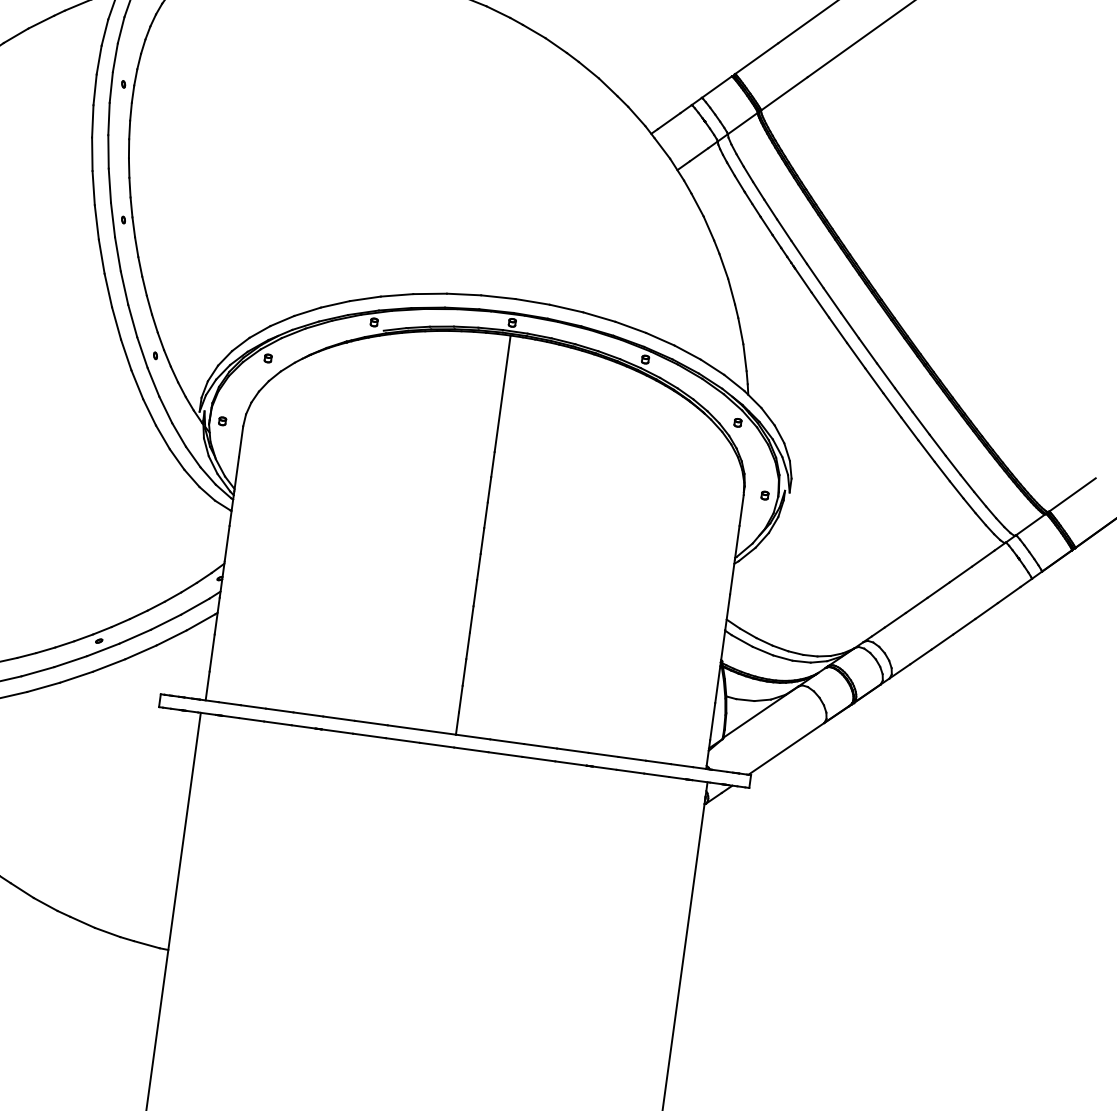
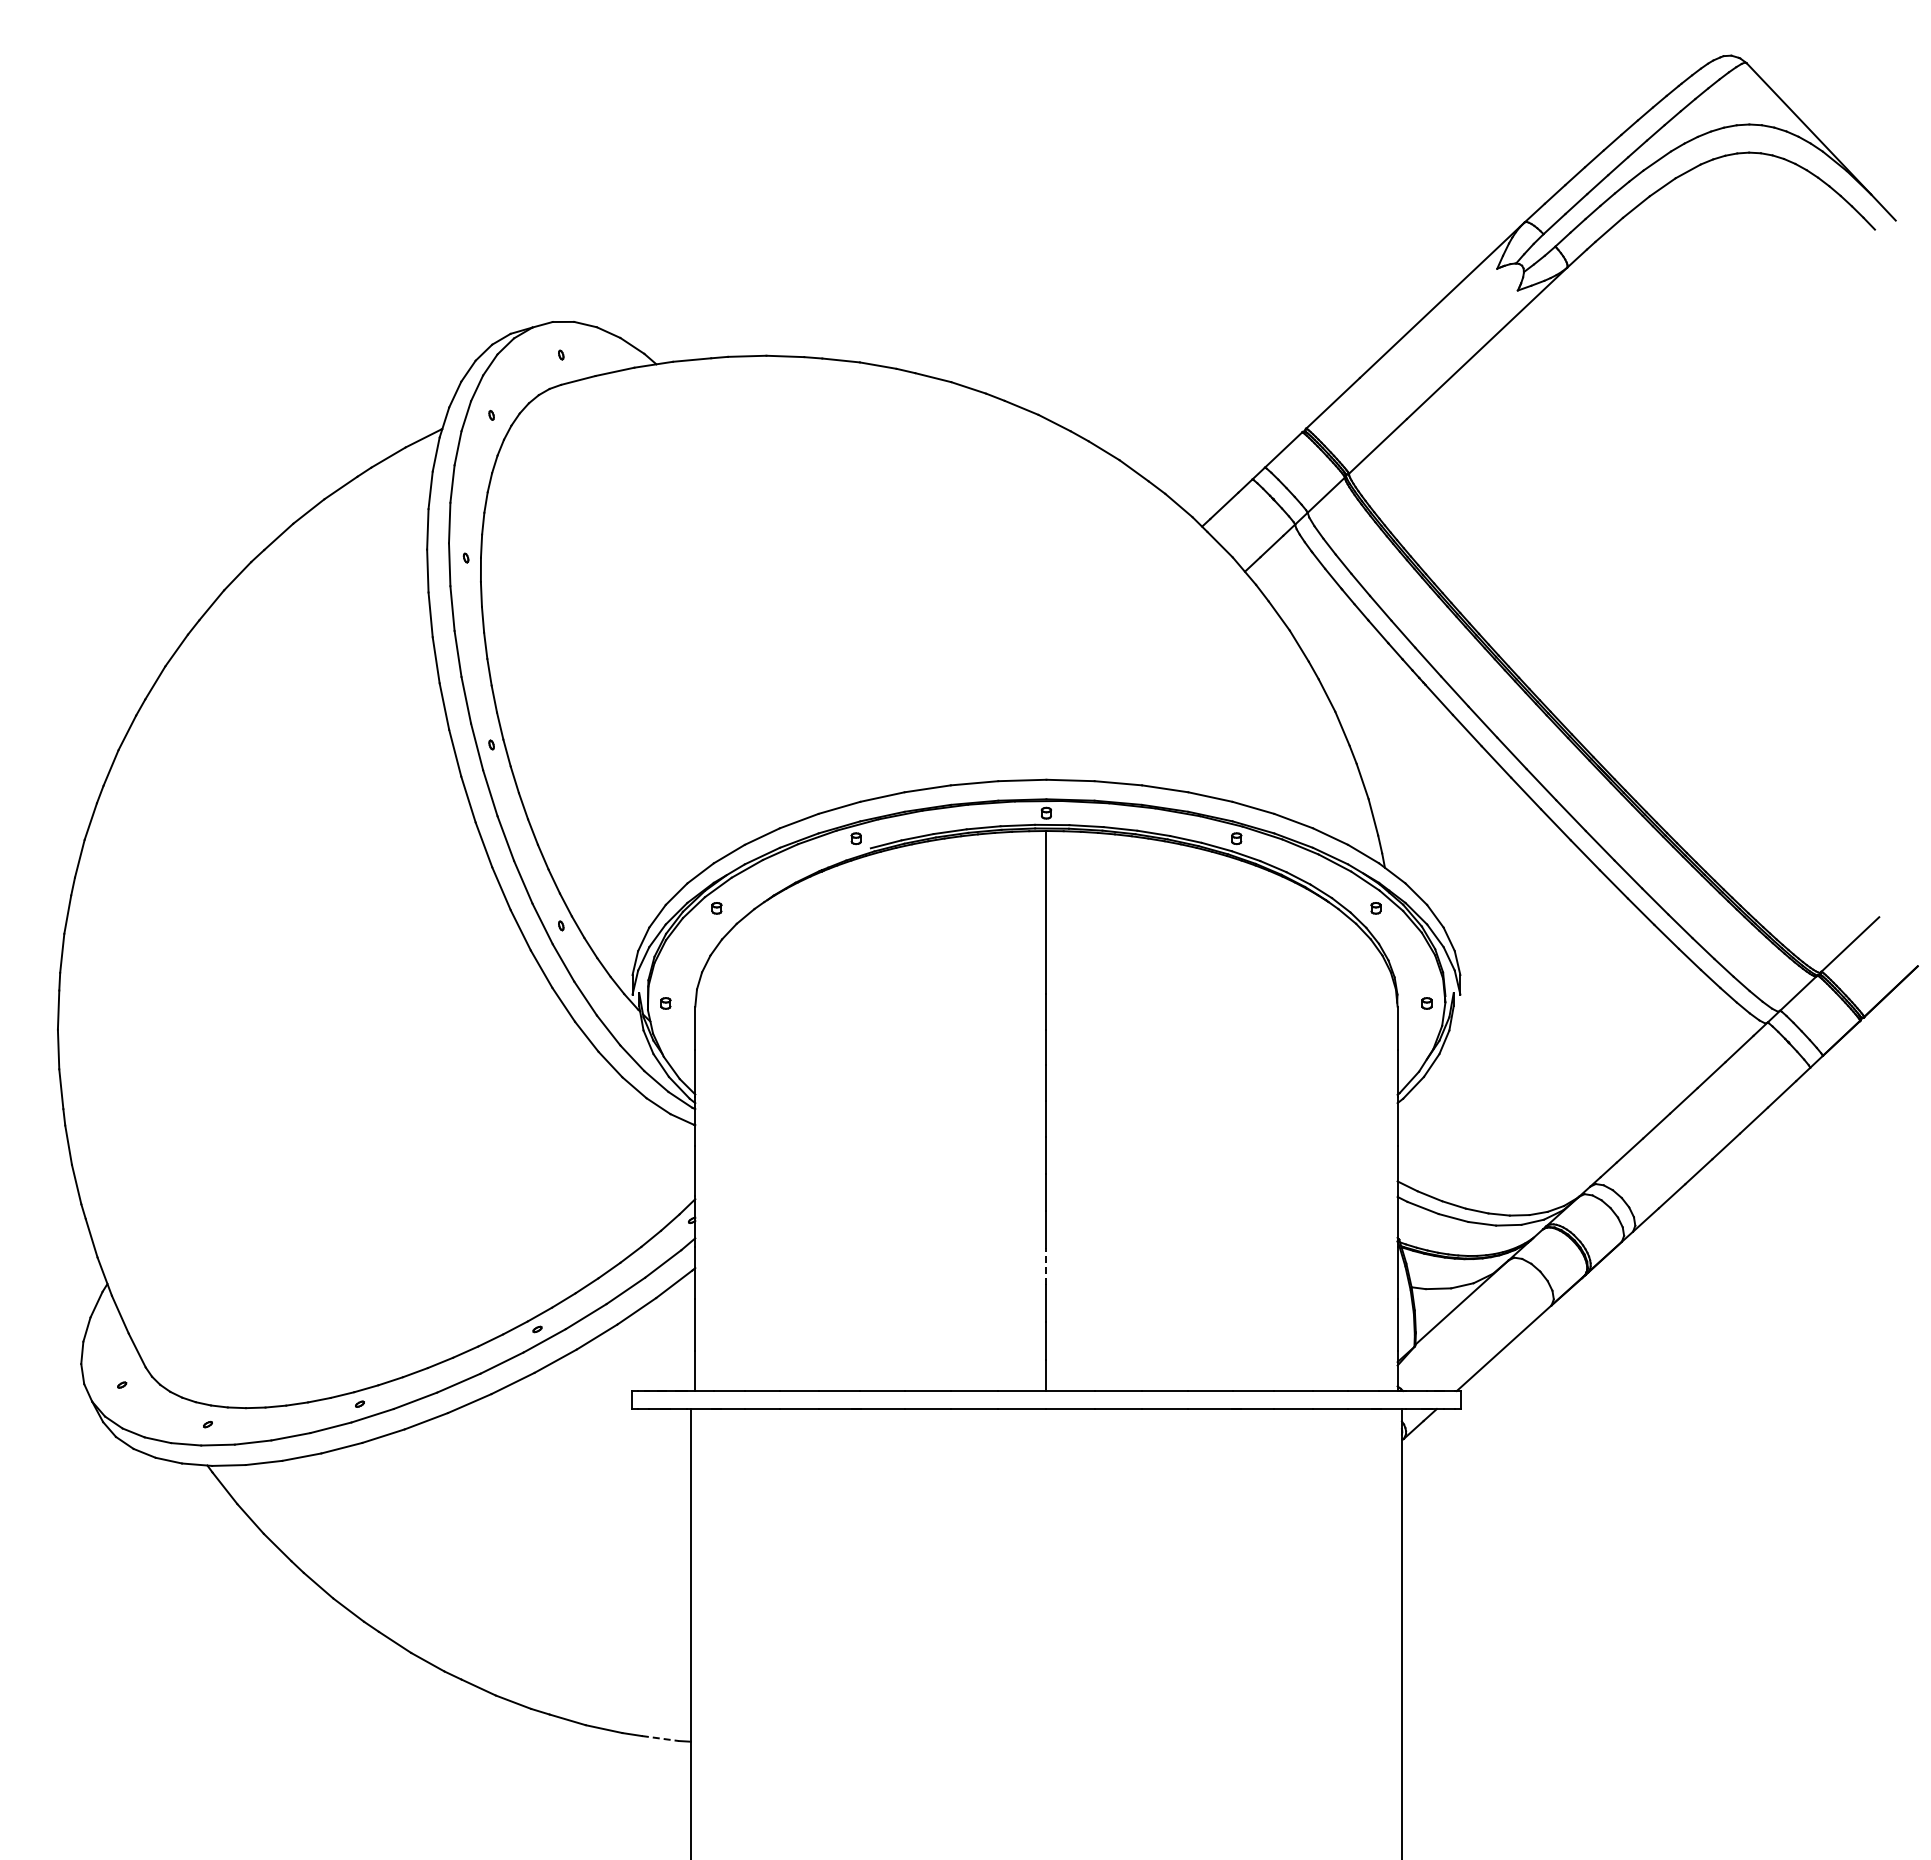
line: (468, 645) -> (1046, 1266), solid -> dashed
line: (146, 944) -> (660, 1738), solid -> dashed

